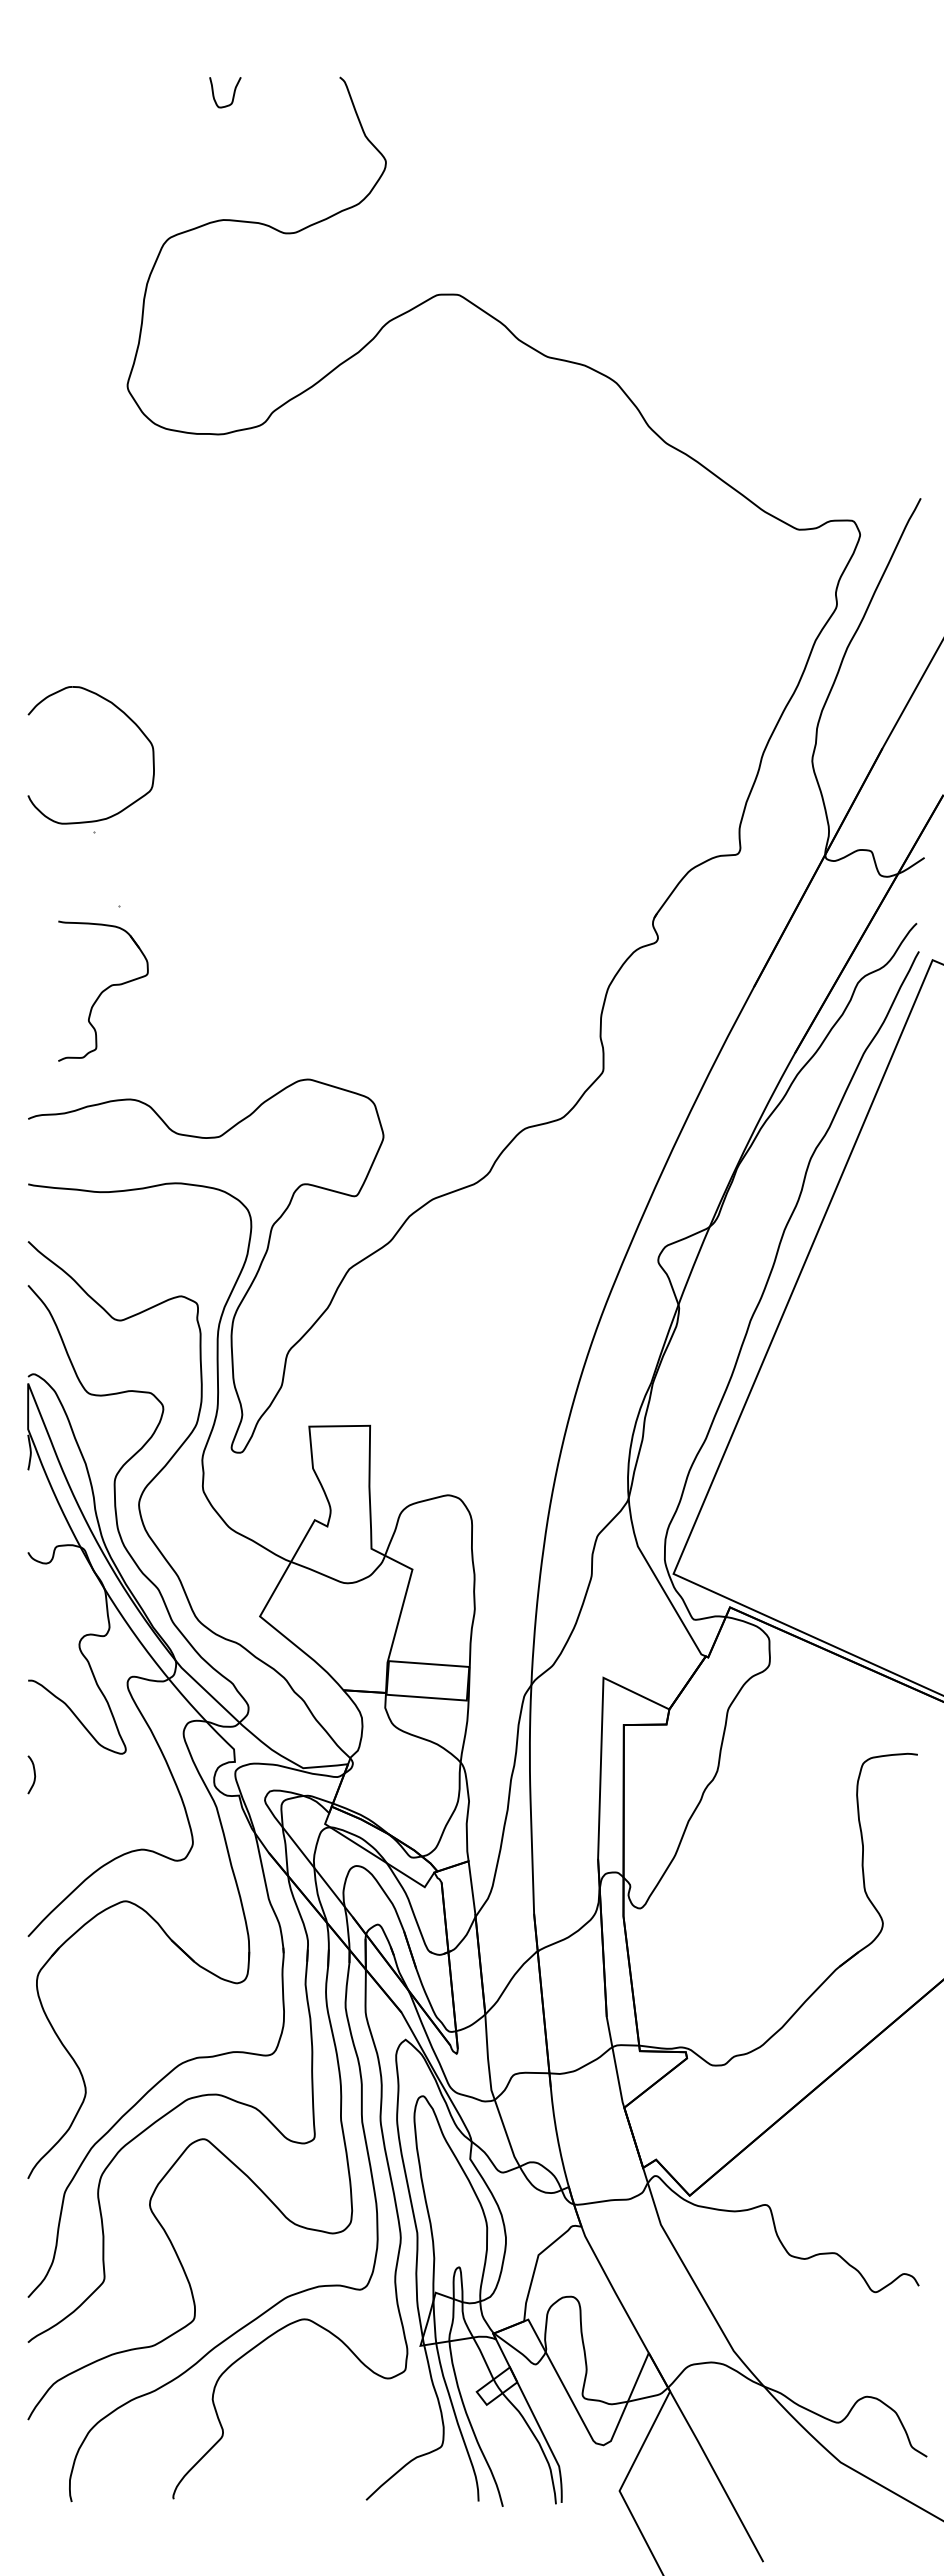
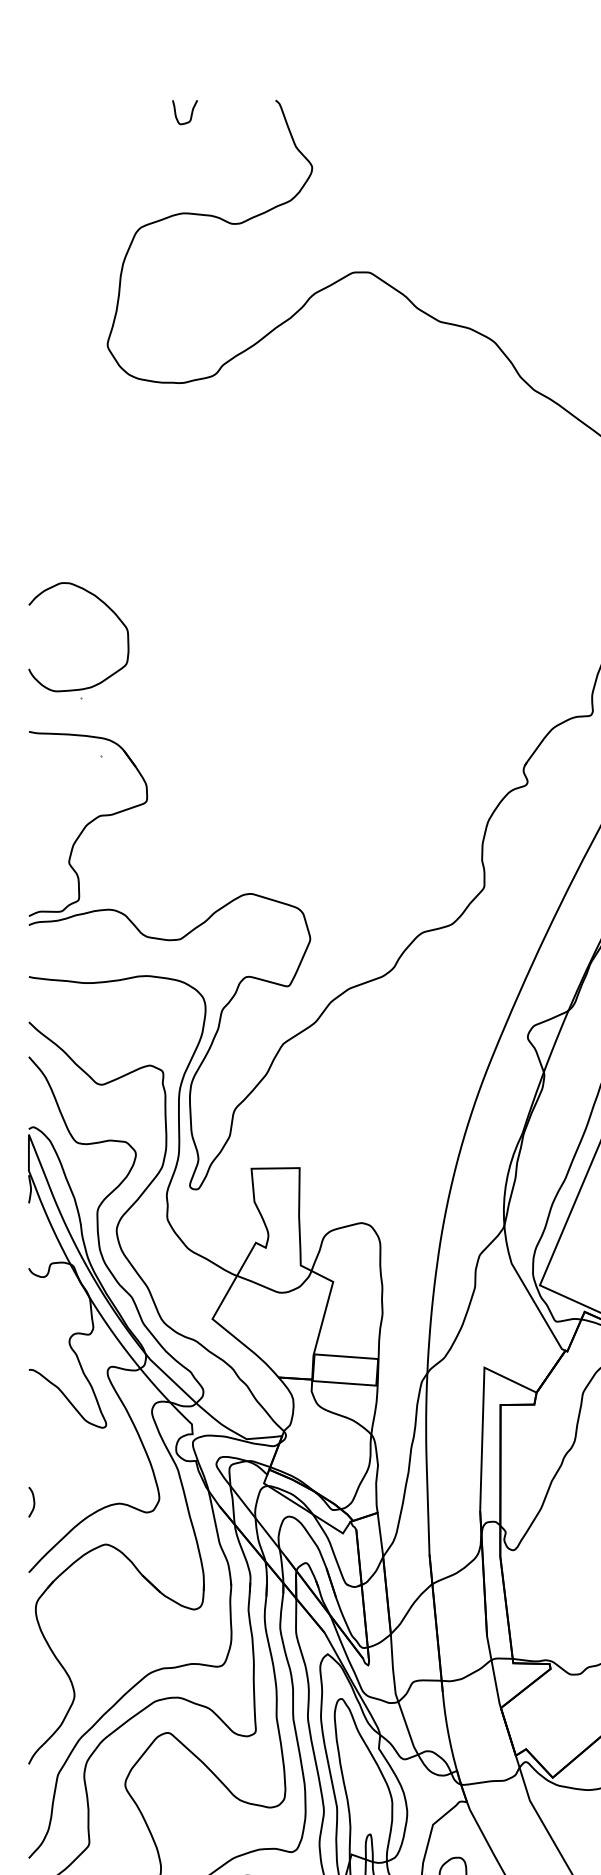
part: (103, 991) -> (88, 824), size x1.67
curve: (33, 1772) -> (33, 1500), moved

